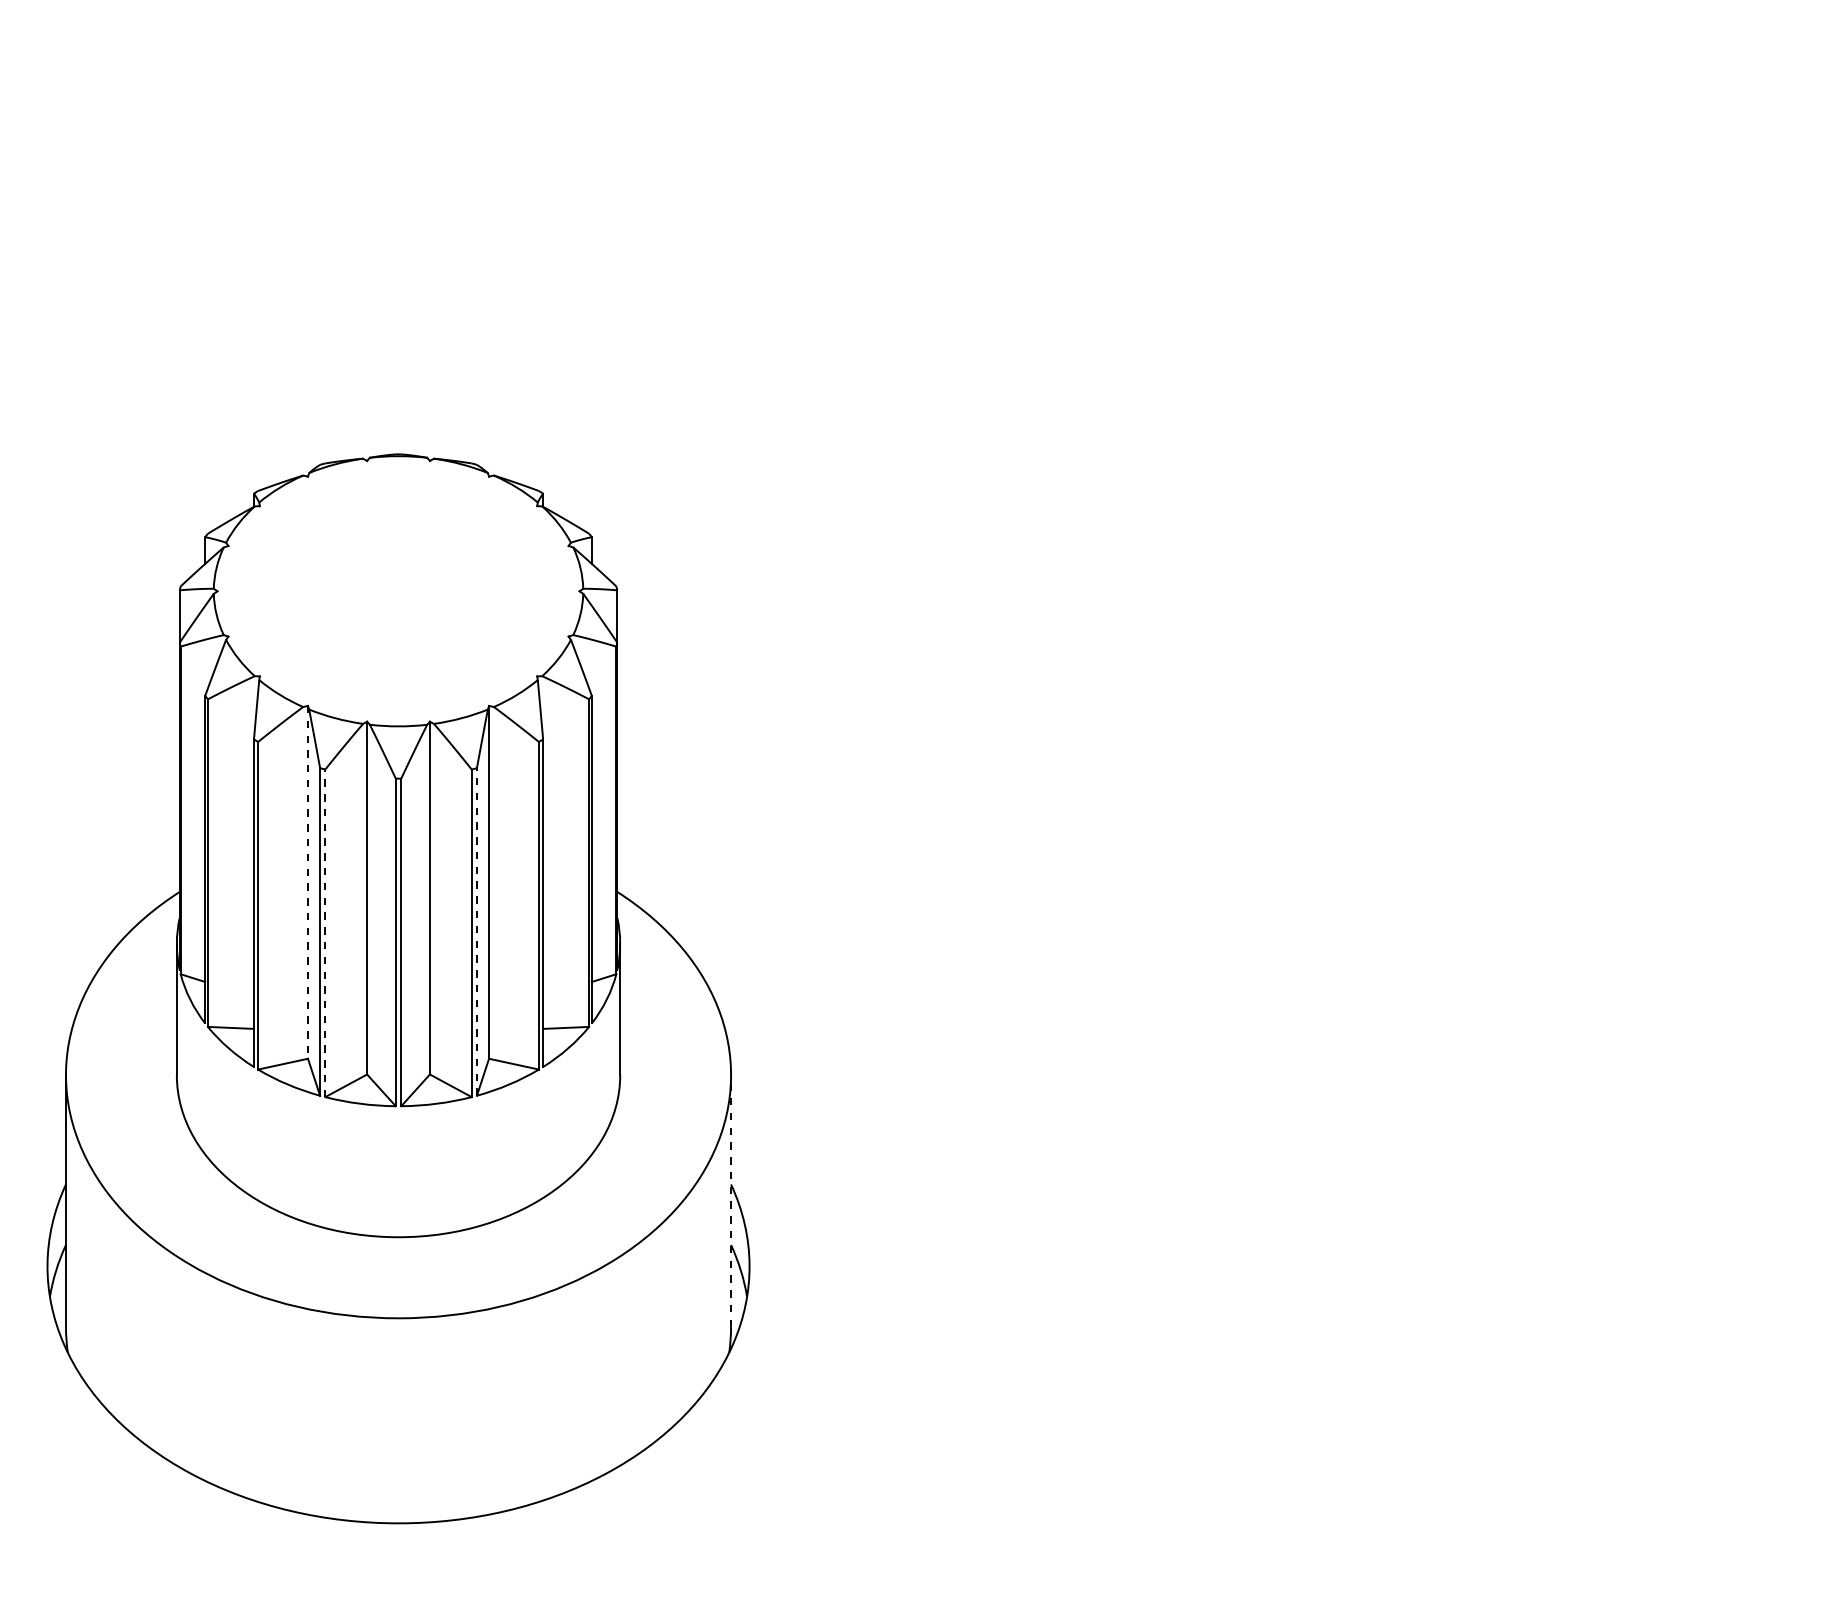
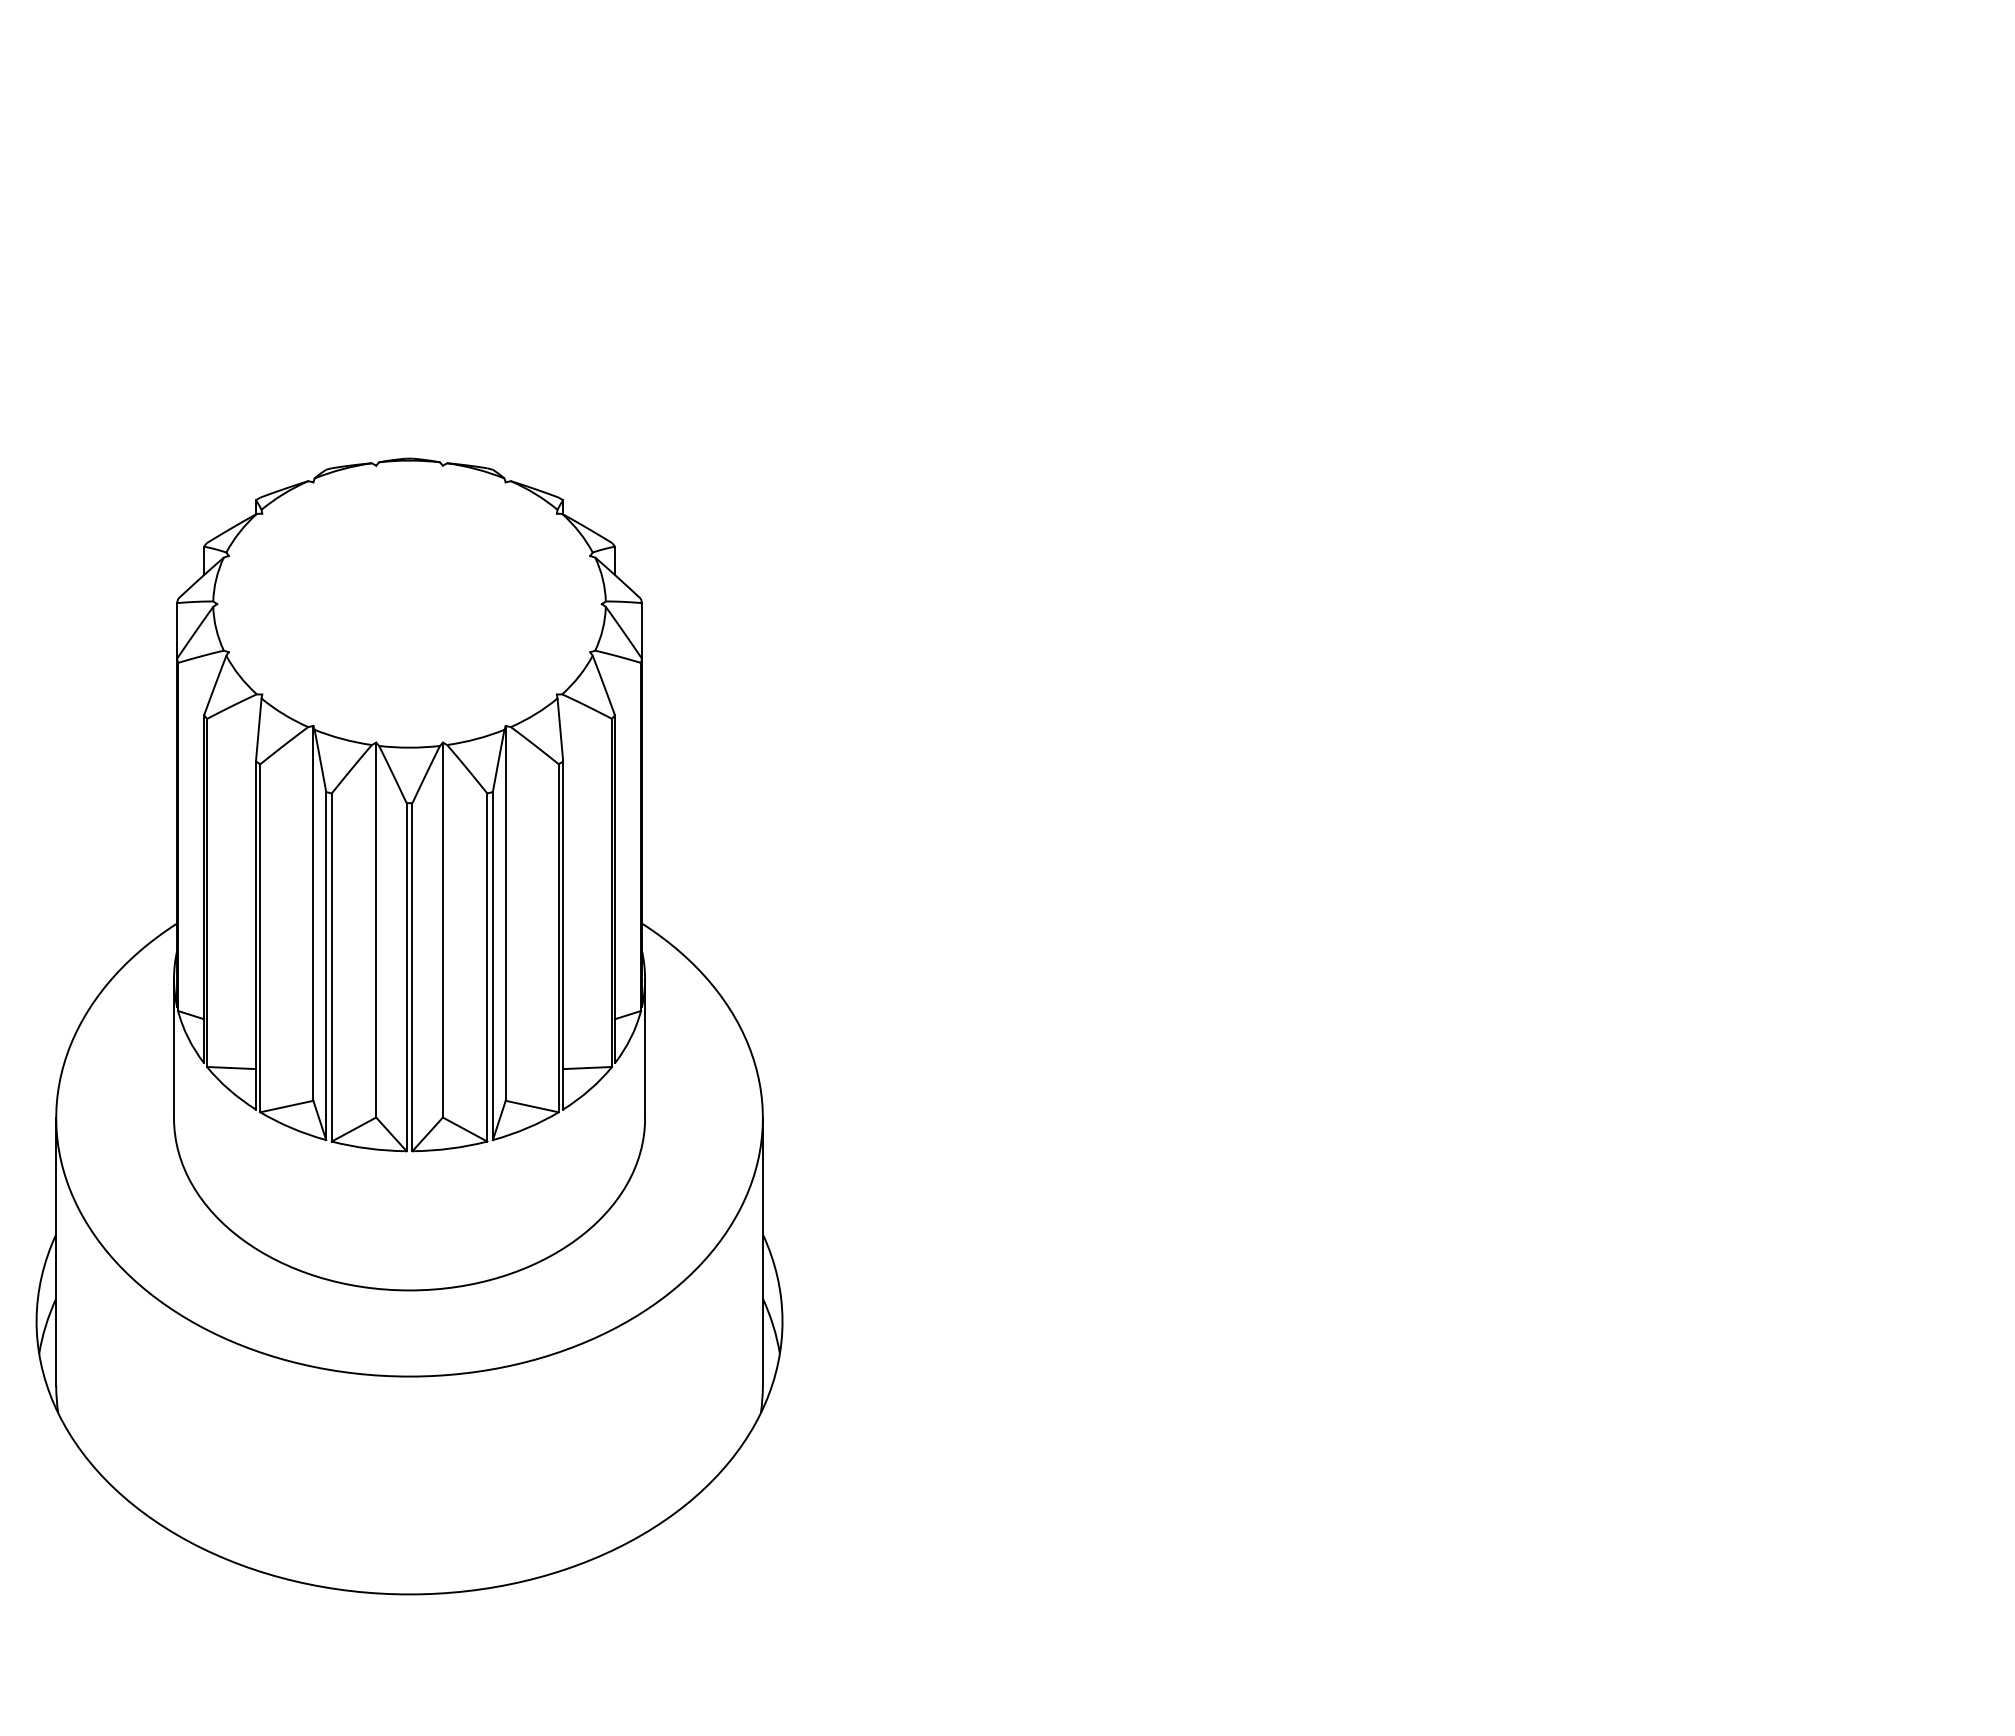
line: (308, 882) -> (313, 913), dashed -> solid
line: (476, 931) -> (492, 965), dashed -> solid
line: (325, 933) -> (331, 967), dashed -> solid
line: (730, 1201) -> (762, 1252), dashed -> solid

